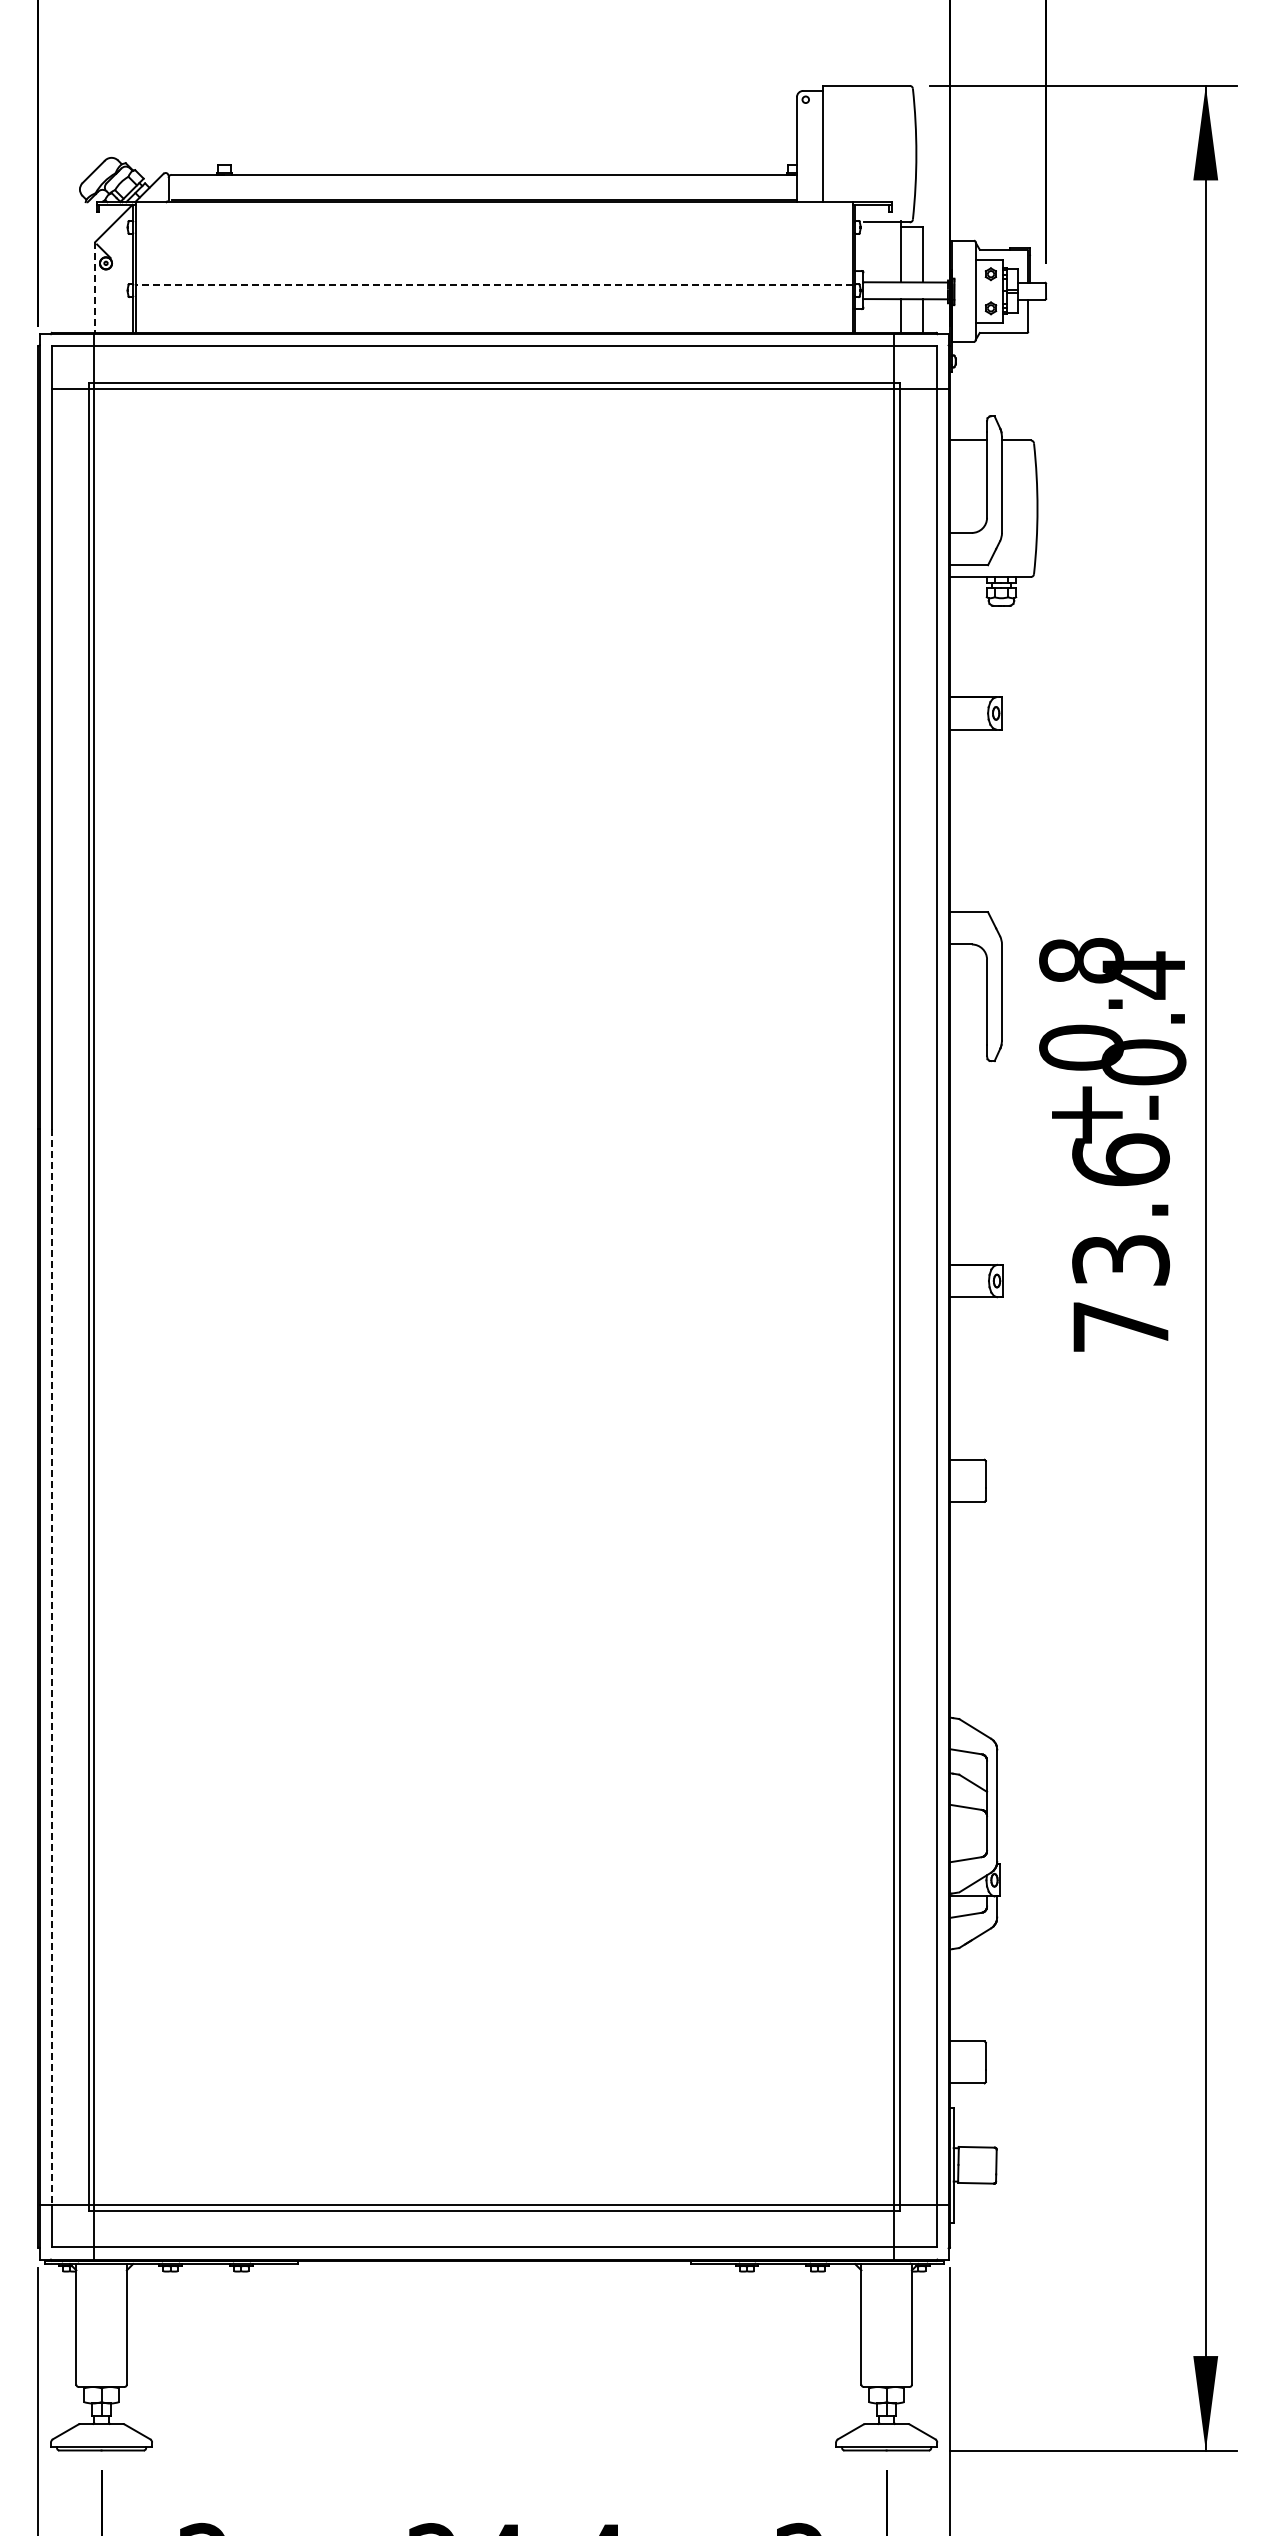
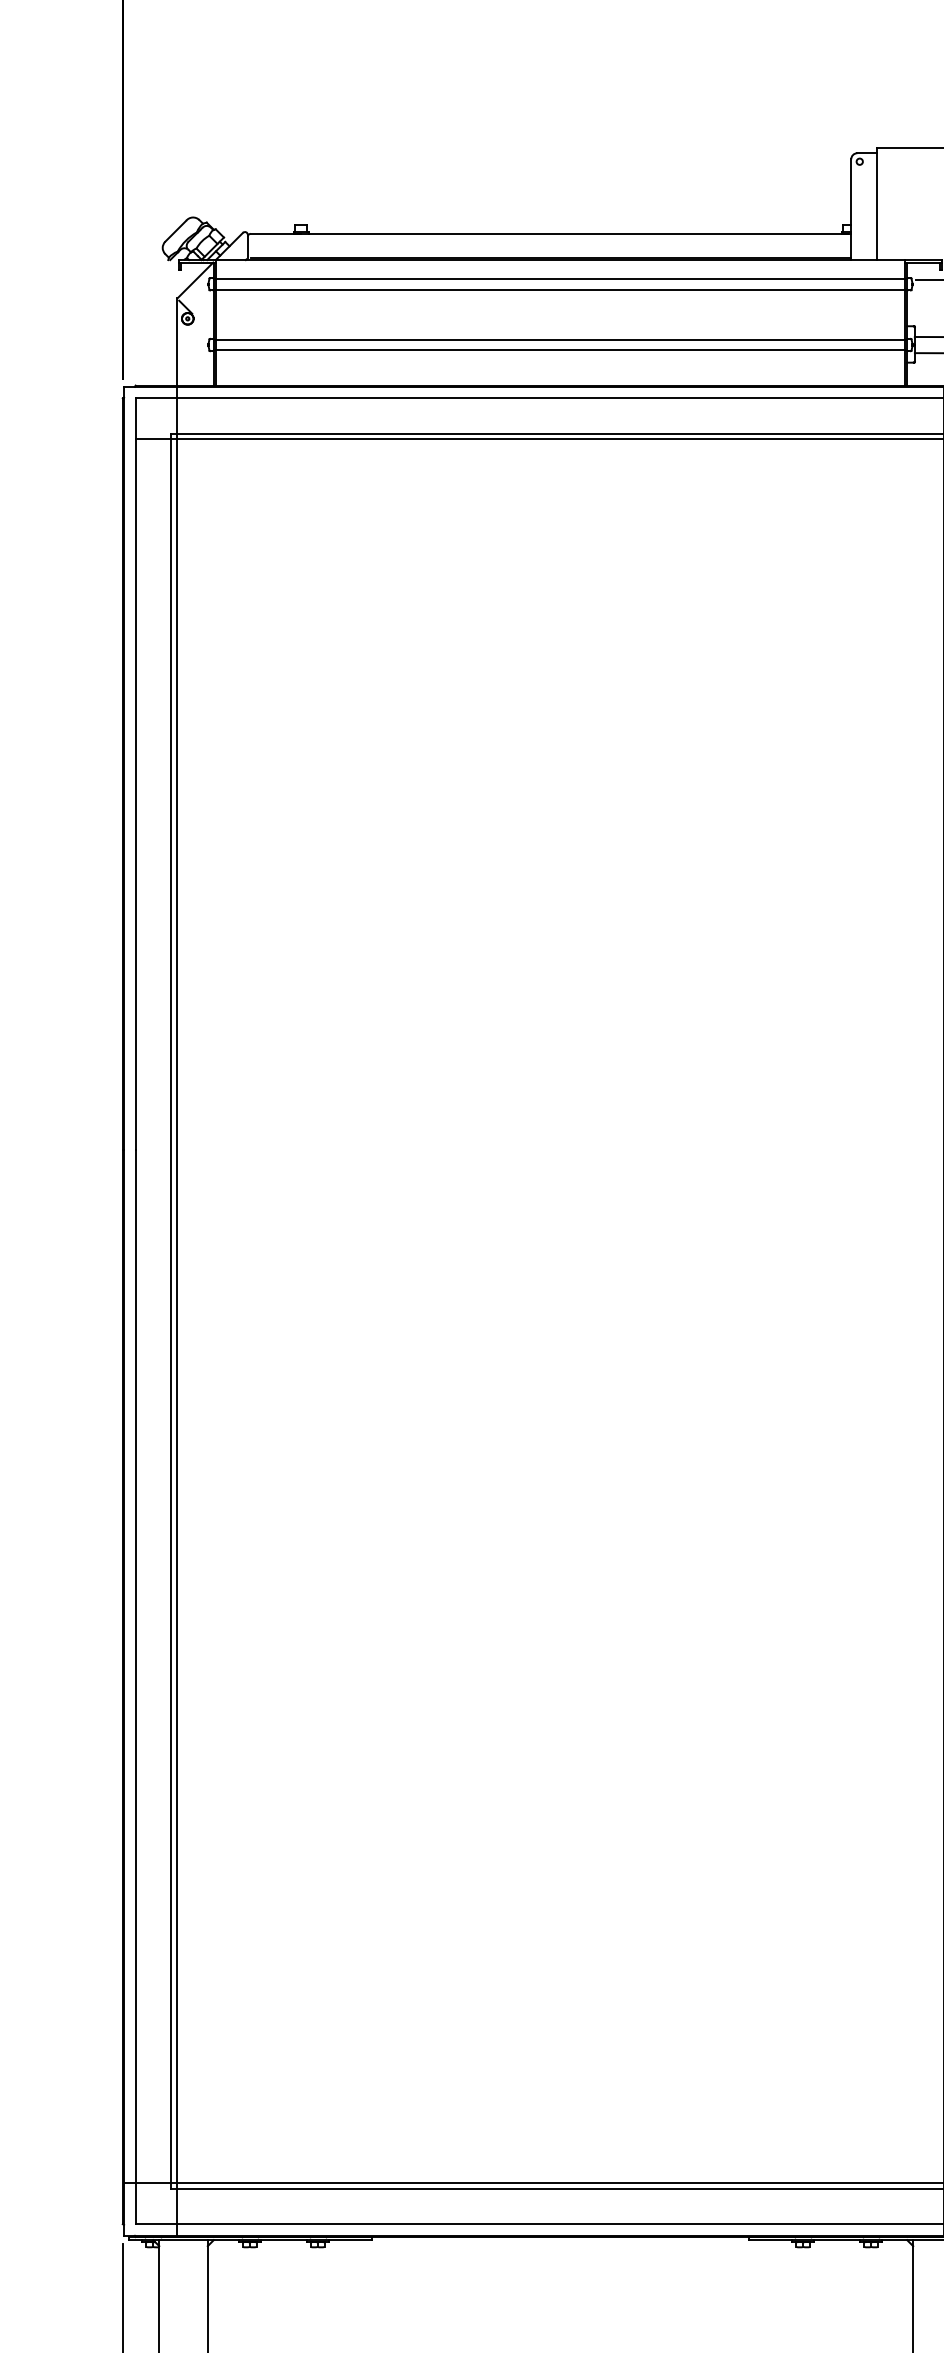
line: (493, 222) -> (559, 279), added
line: (493, 232) -> (559, 289), added
line: (493, 285) -> (559, 340), dashed -> solid
line: (95, 288) -> (177, 342), dashed -> solid
line: (493, 296) -> (559, 350), added
line: (51, 1667) -> (135, 1667), dashed -> solid

